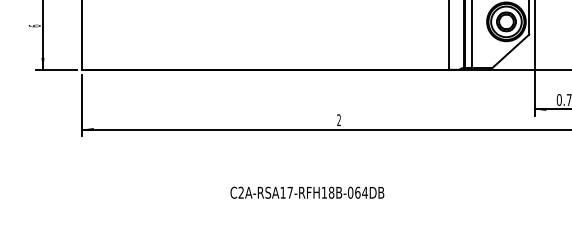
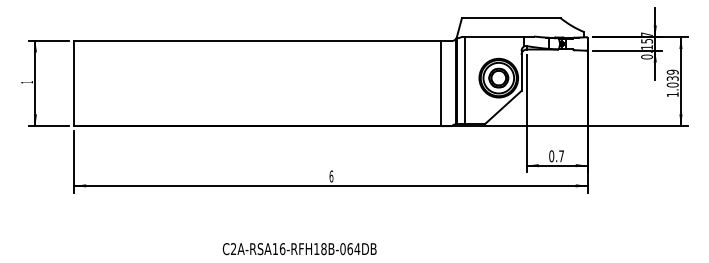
text: (34, 26) -> (26, 82), 6 -> 1
text: (339, 120) -> (331, 176), 2 -> 6
text: (290, 193) -> (282, 249), C2A-RSA17-RFH18B-064DB -> C2A-RSA16-RFH18B-064DB

